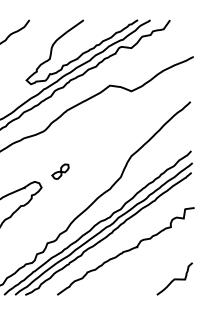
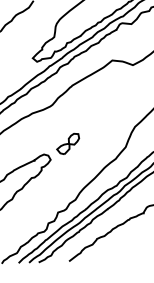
part: (60, 171) -> (68, 143), size x1.43

